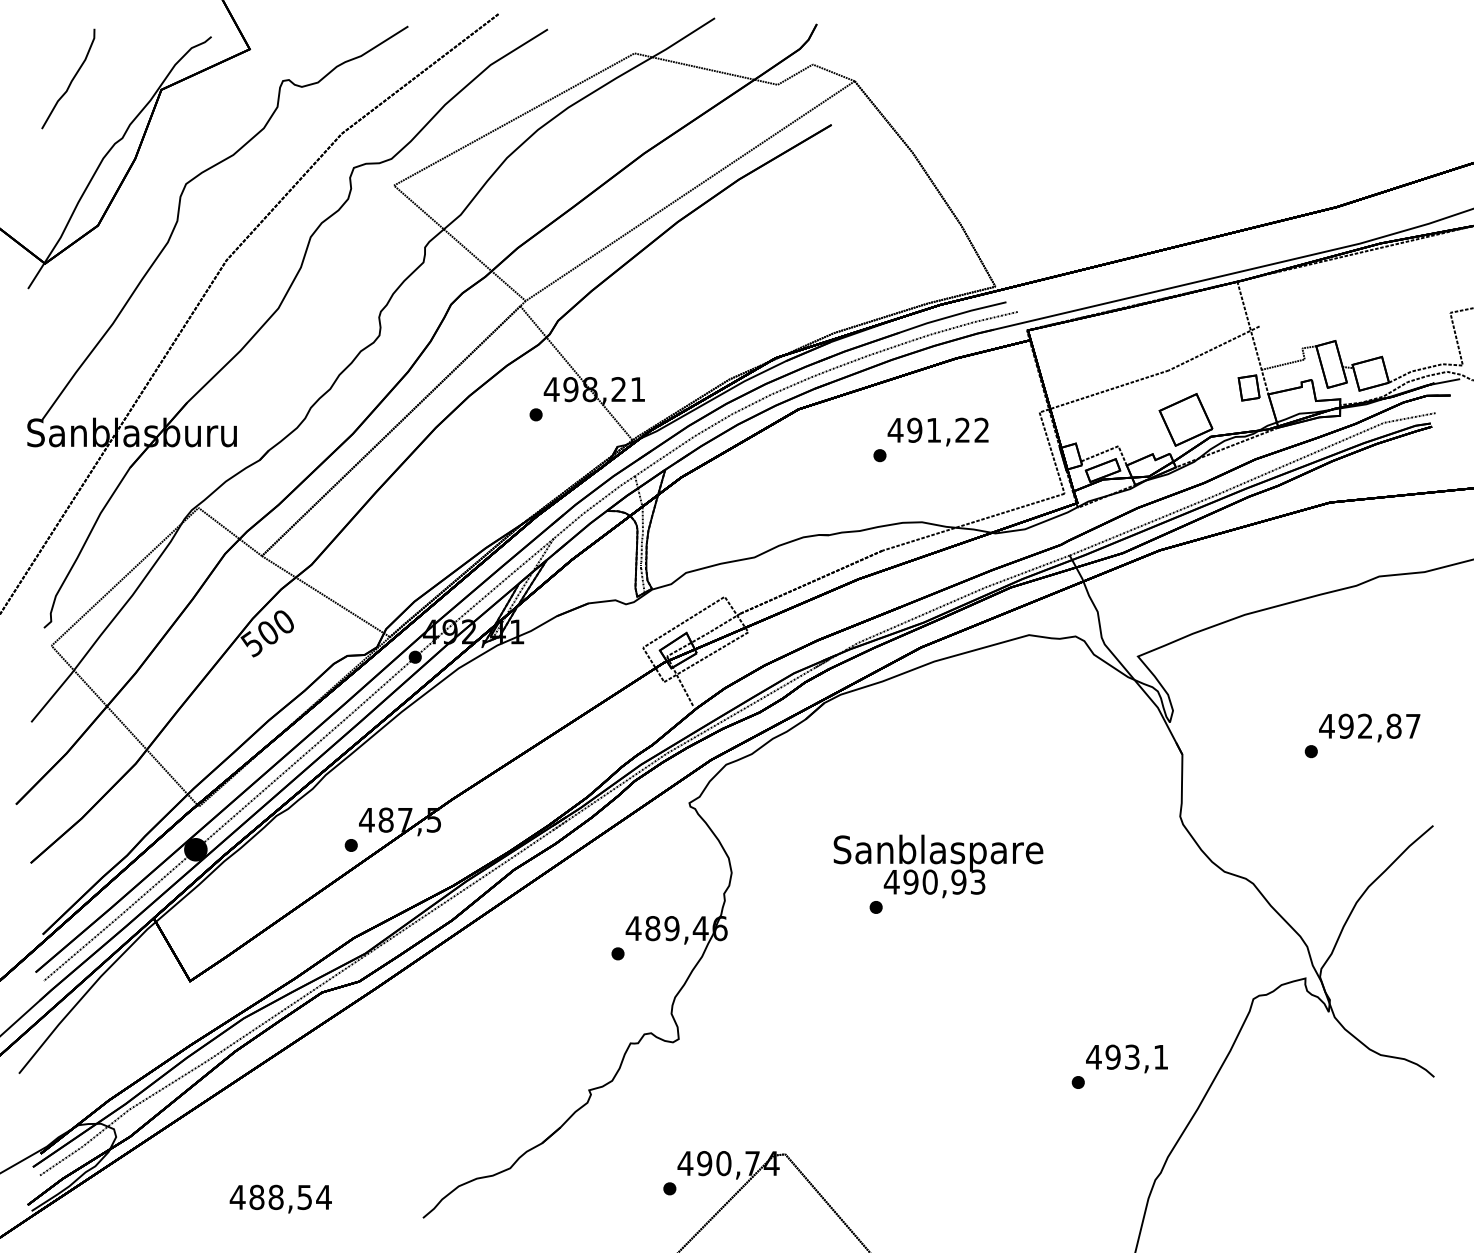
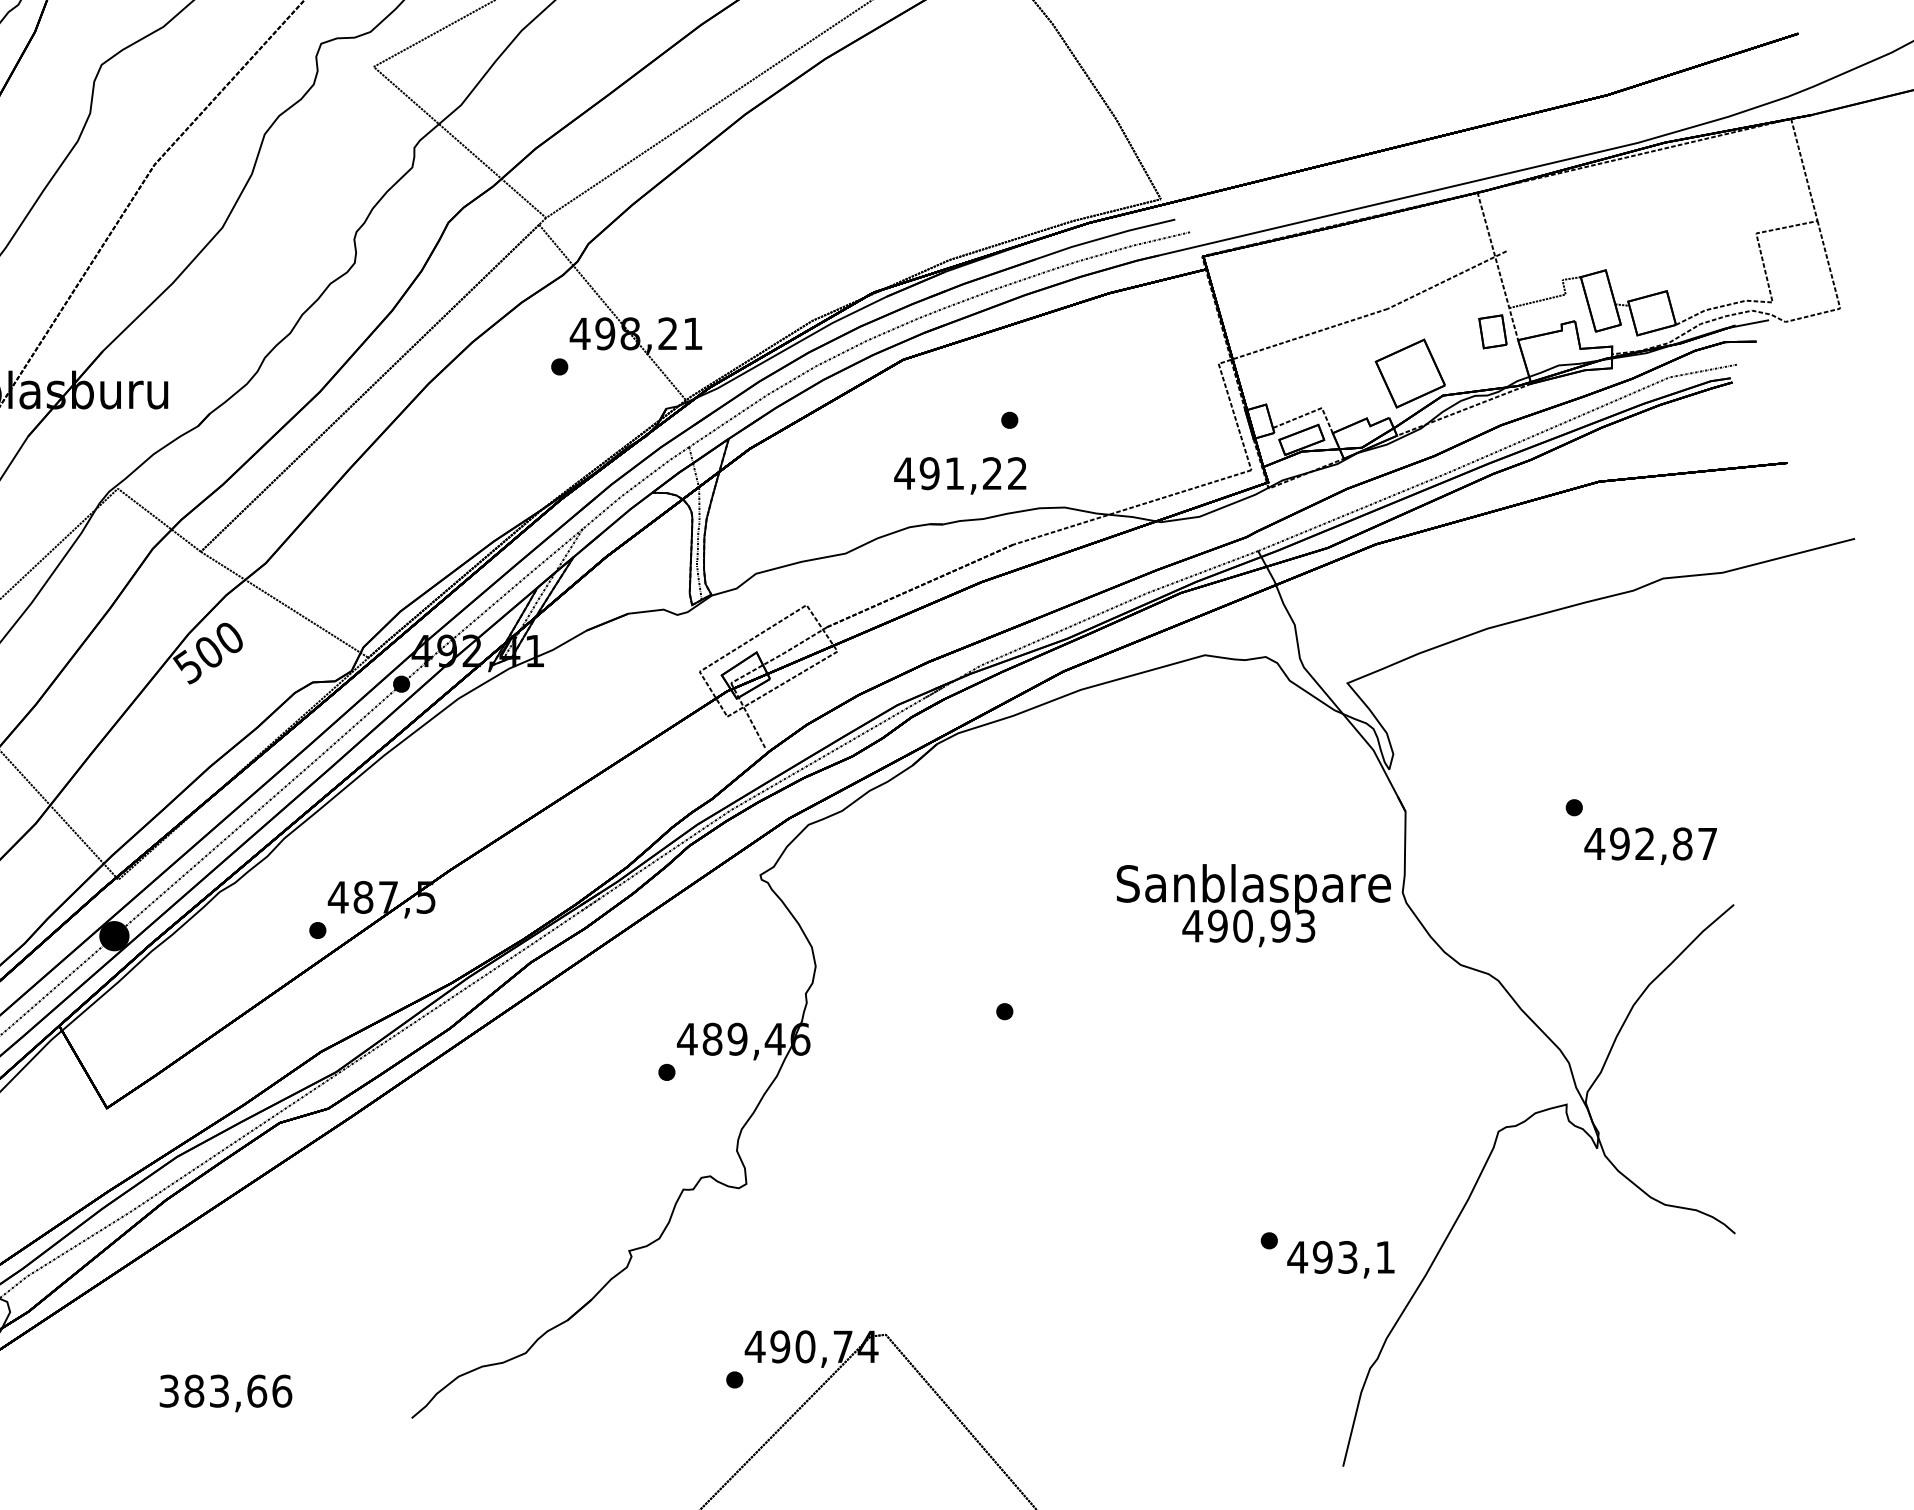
text: (937, 431) -> (959, 475), moved
text: (1369, 727) -> (1650, 845), moved
text: (938, 866) -> (1253, 905), moved
text: (1126, 1058) -> (1340, 1259), moved
text: (280, 1197) -> (225, 1391), 488,54 -> 383,66

